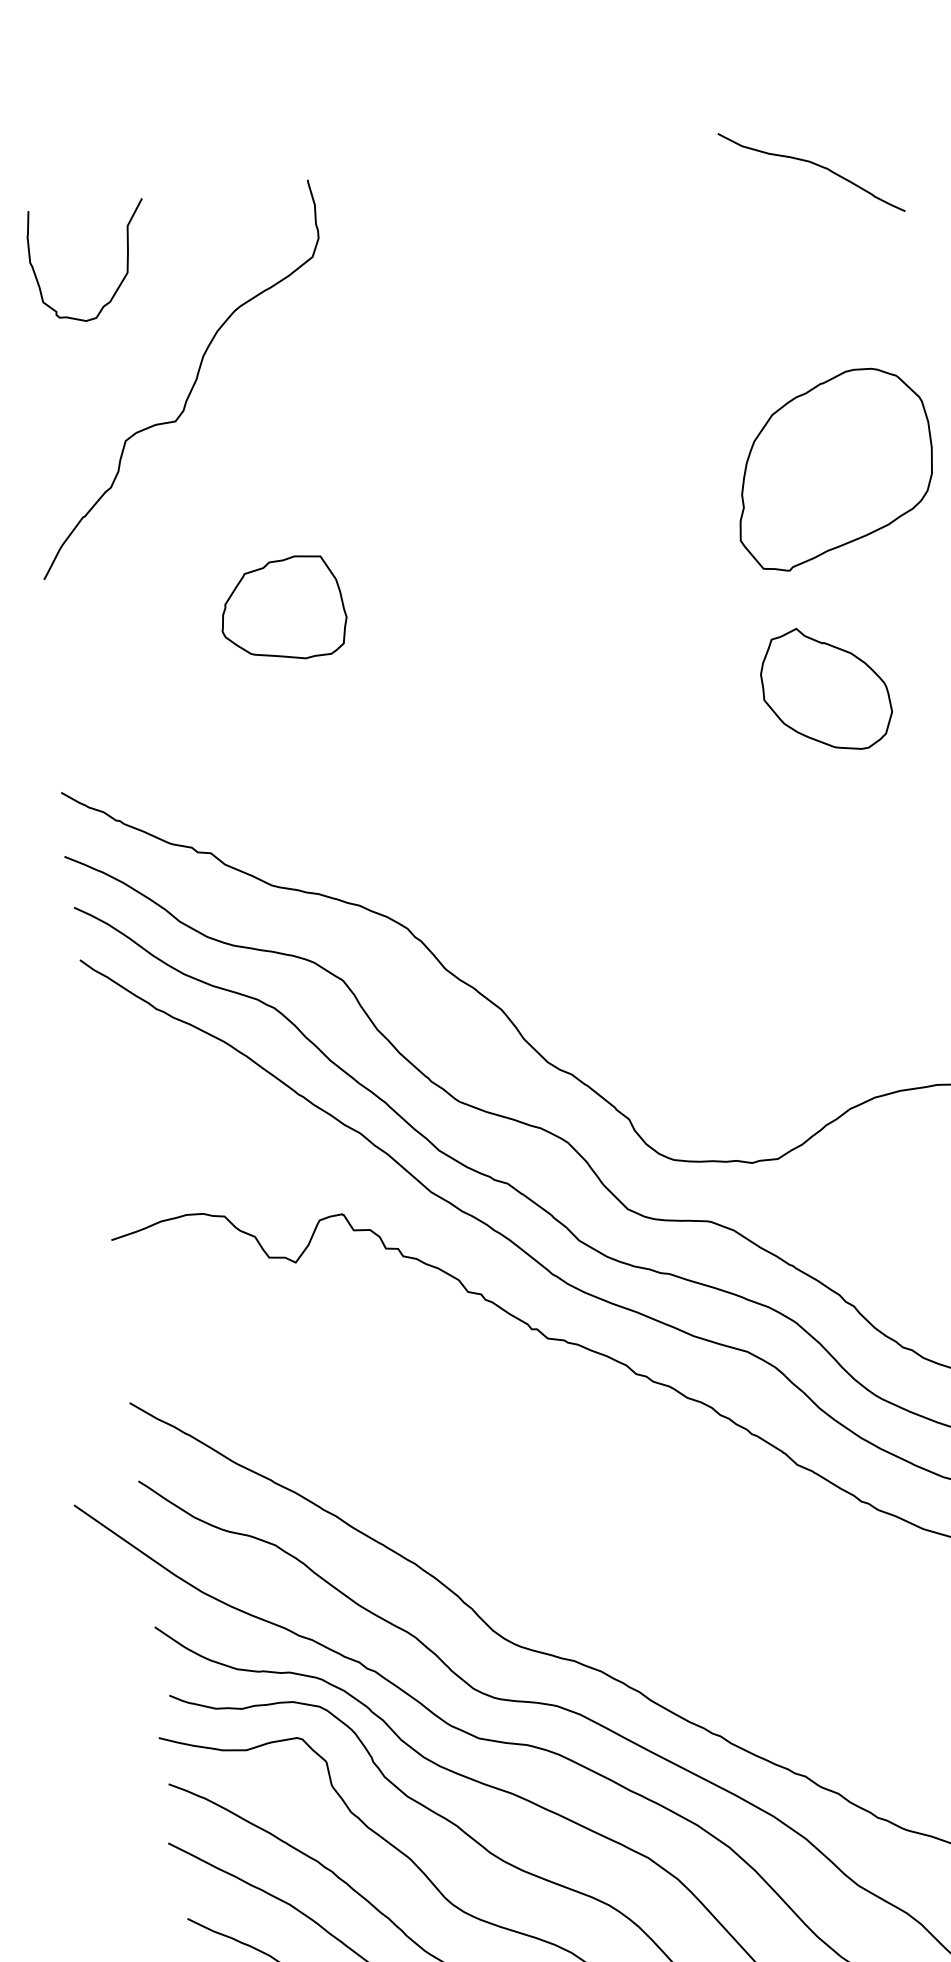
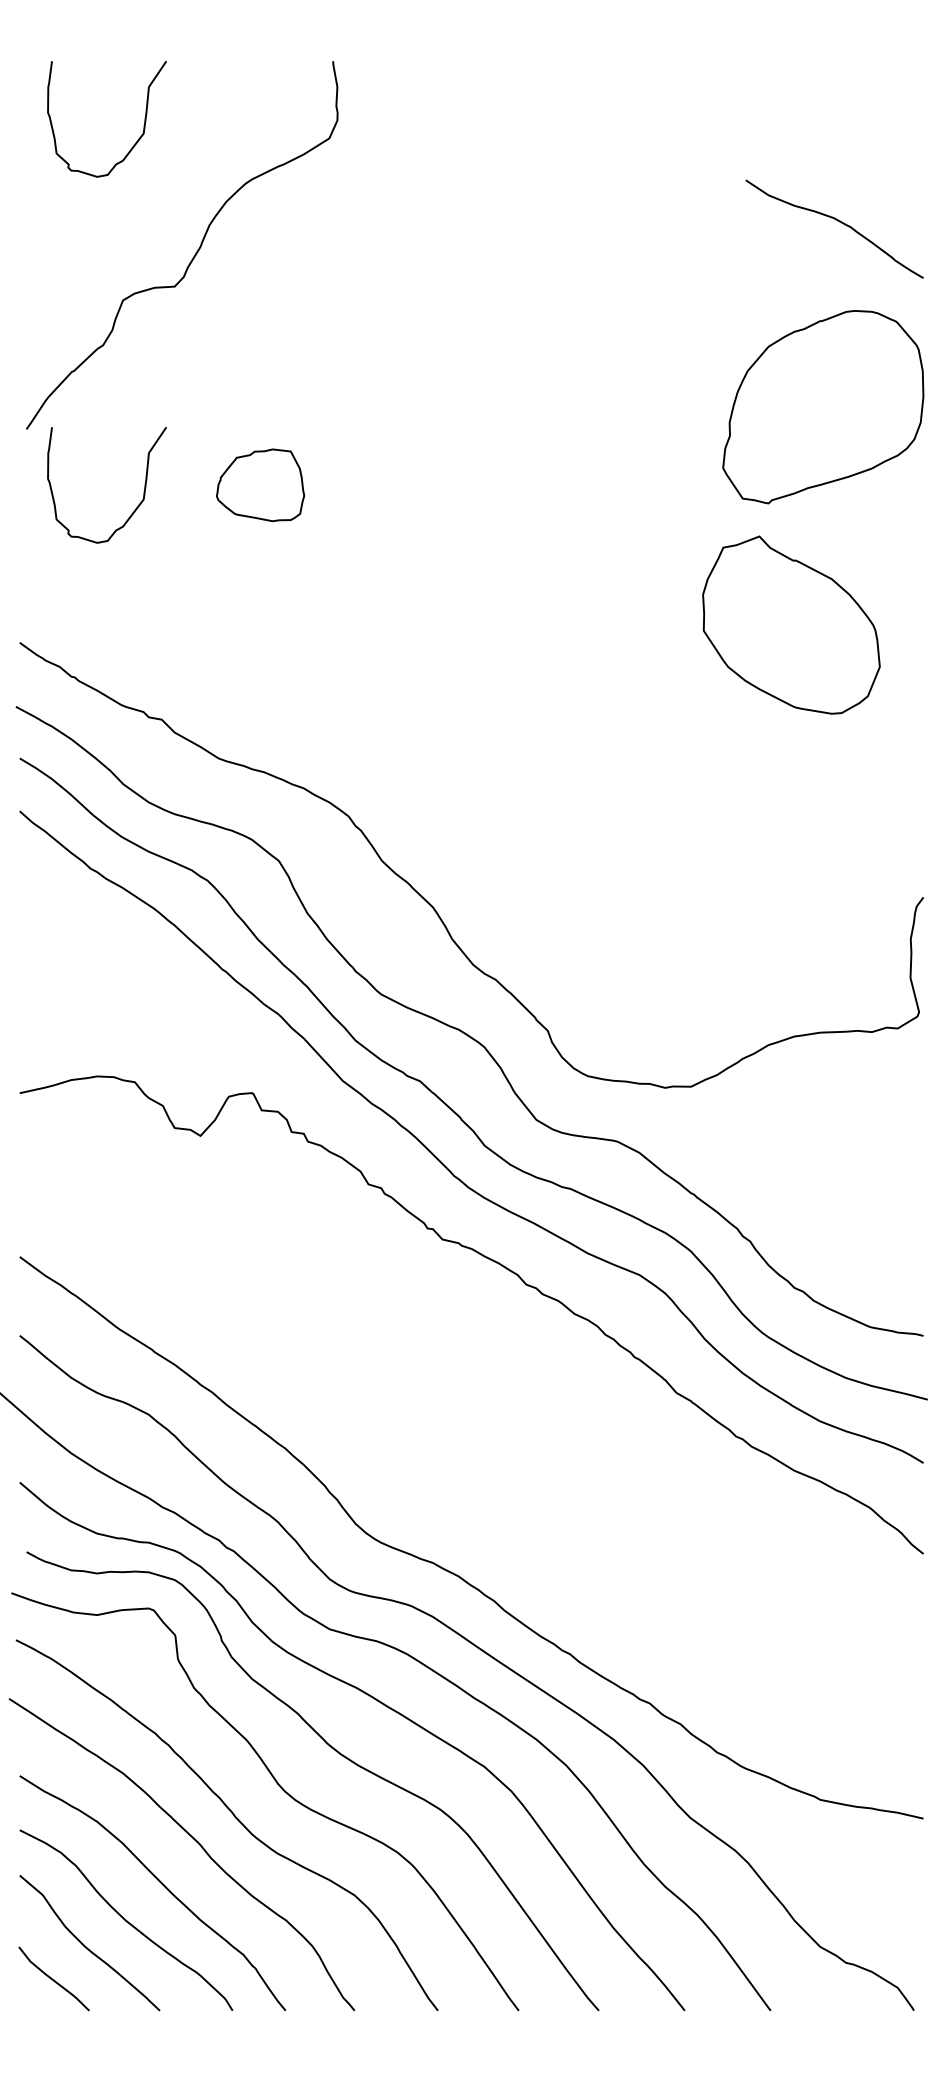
curve: (813, 164) -> (837, 221), moved
part: (282, 609) -> (260, 485), size x0.7
curve: (160, 647) -> (134, 509), added
part: (826, 689) -> (791, 625), size x1.4

